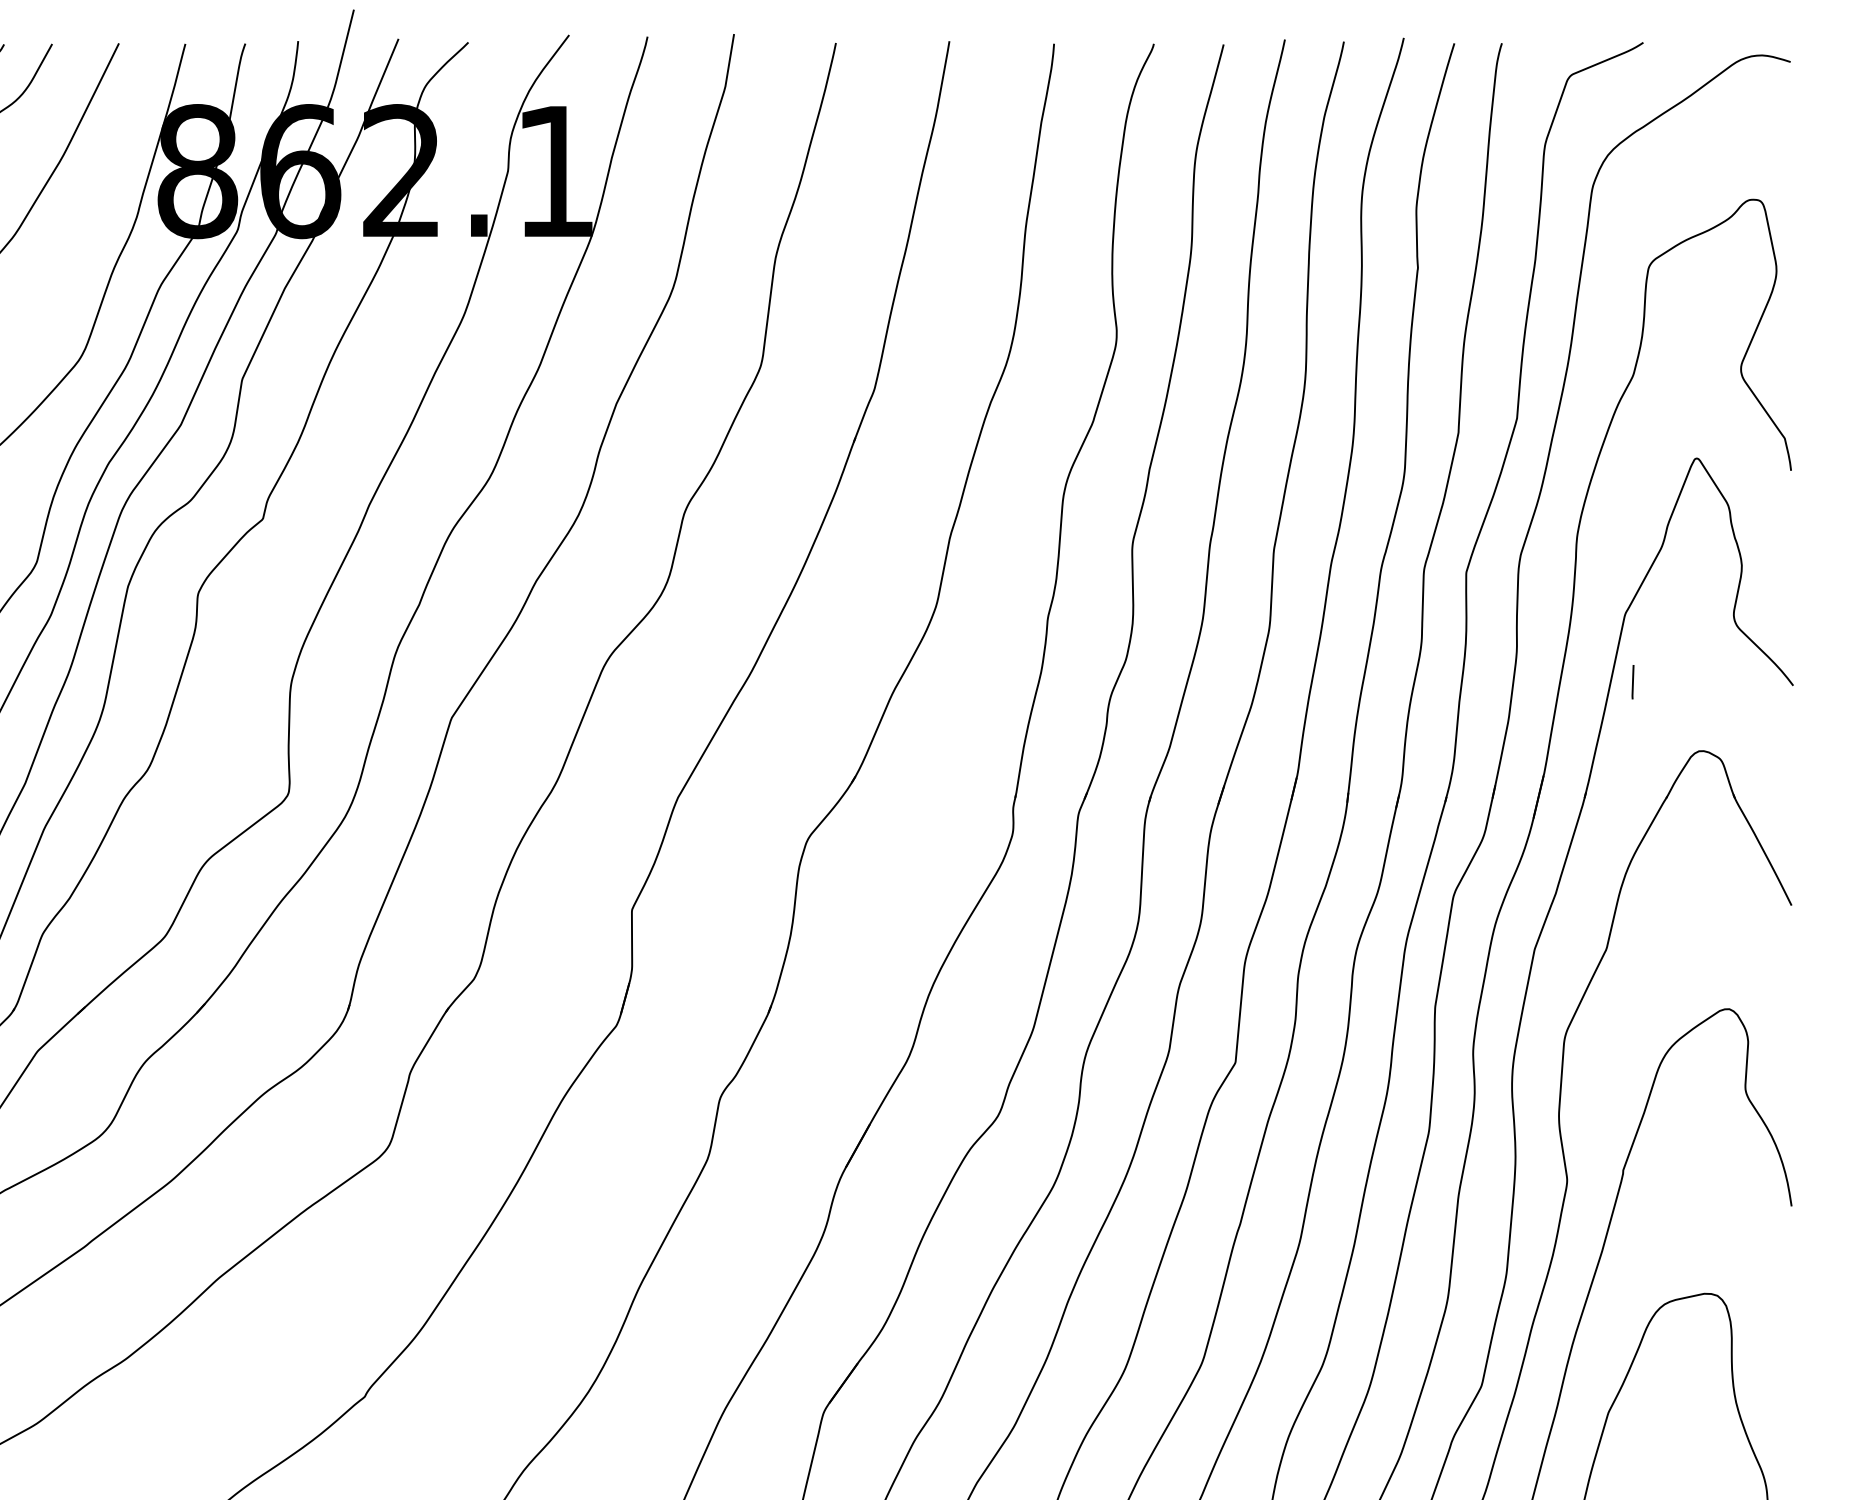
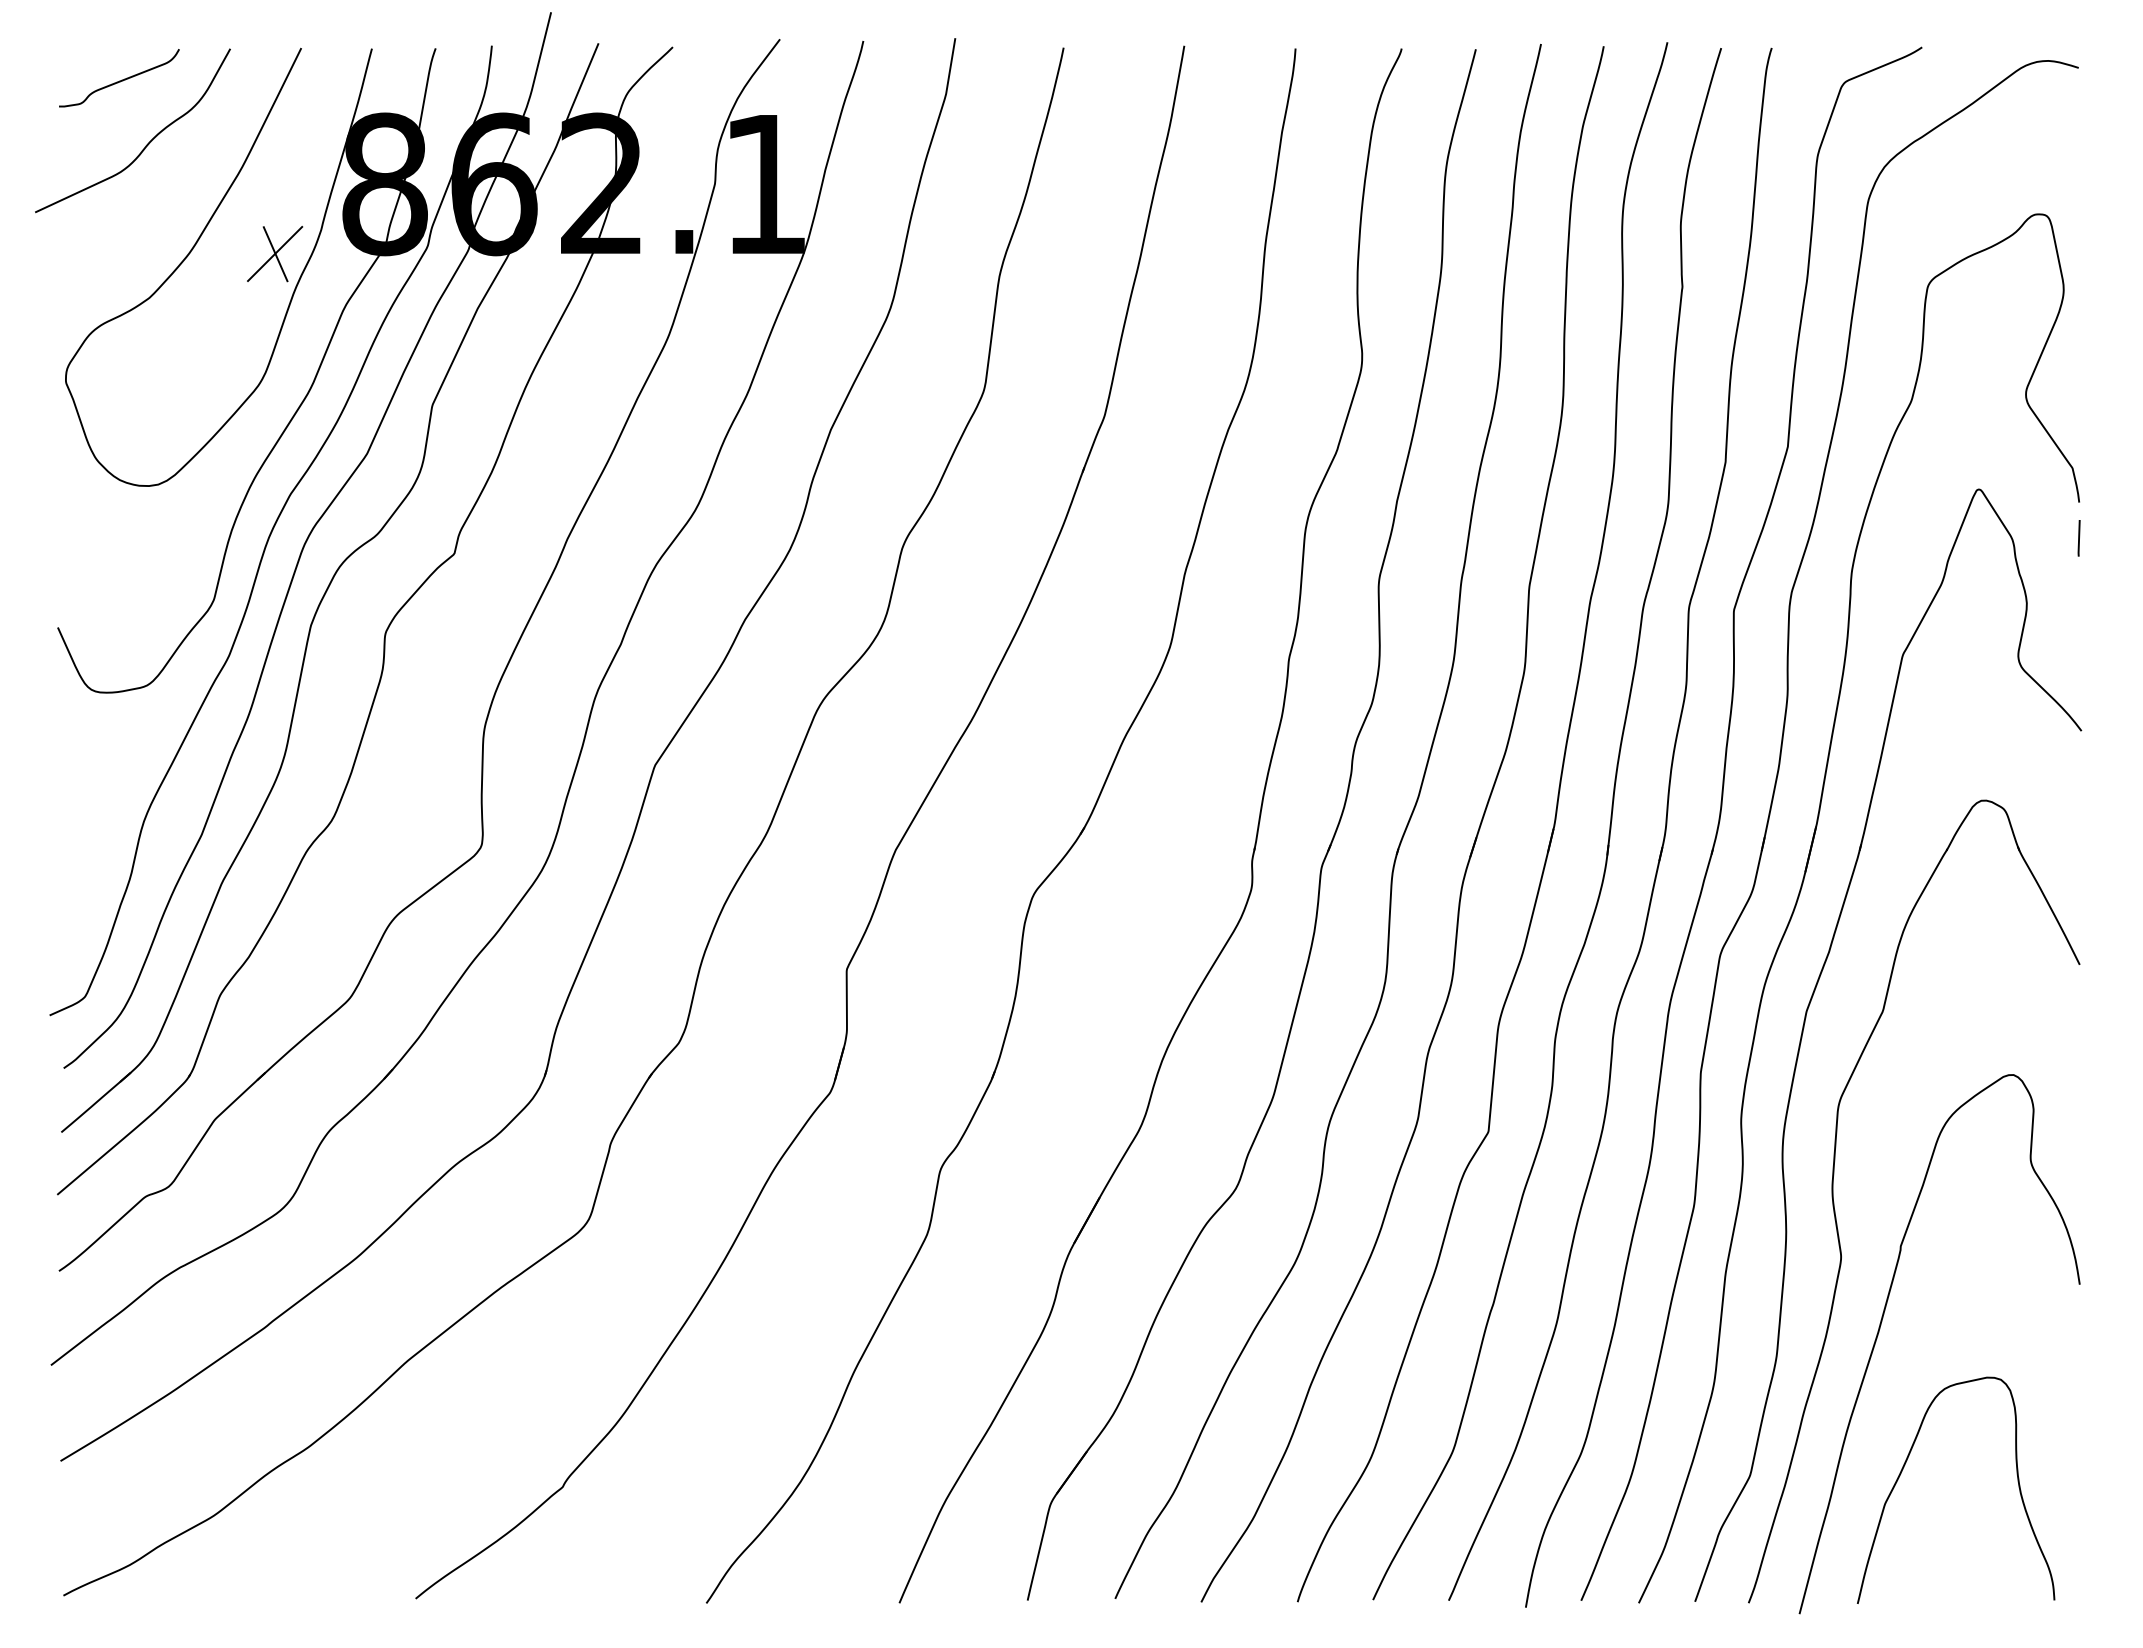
part: (94, 236) -> (275, 253), added
line: (1632, 682) -> (2078, 538), moved

